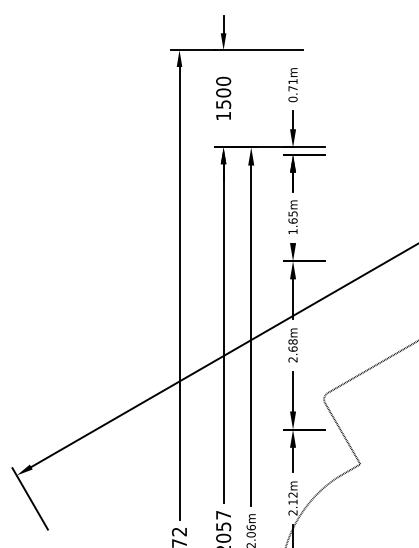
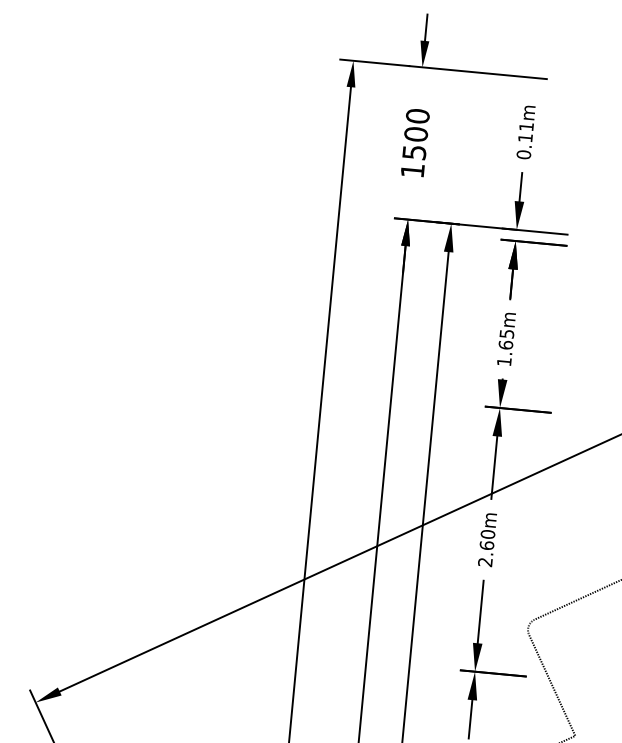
text: (292, 88) -> (524, 137), 0.71m -> 0.11m
text: (292, 341) -> (487, 533), 2.68m -> 2.60m

